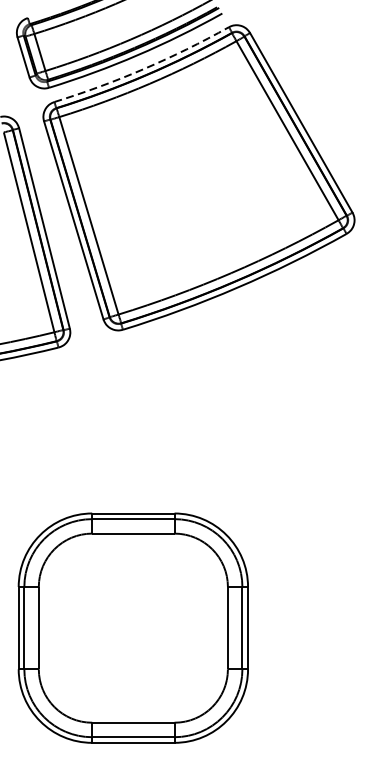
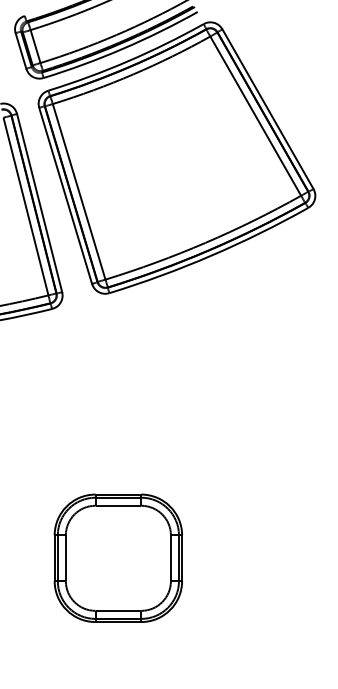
arc: (143, 69) -> (127, 61), dashed -> solid
part: (132, 627) -> (117, 557), size x0.62

